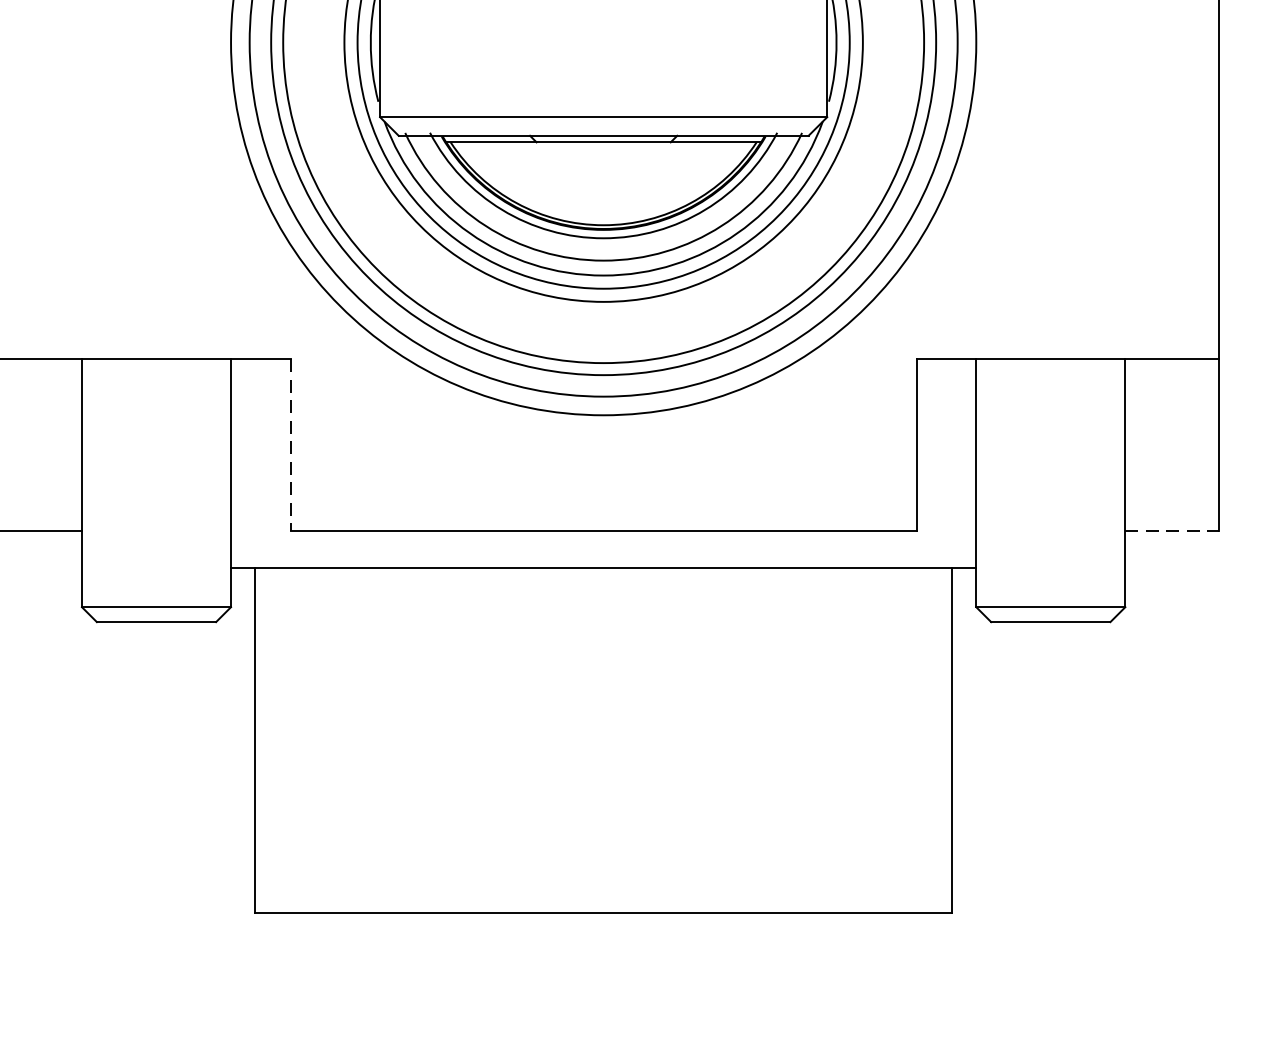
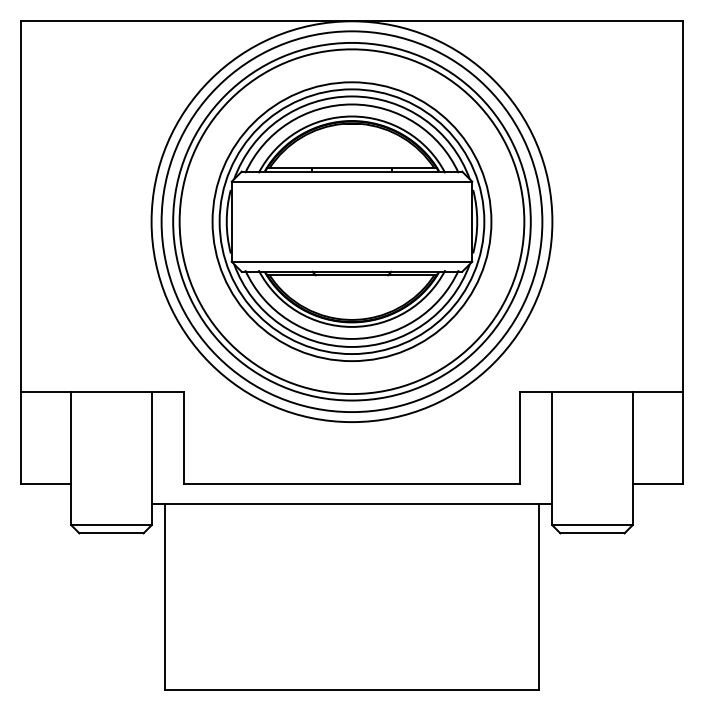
line: (290, 445) -> (183, 438), dashed -> solid
line: (1173, 531) -> (658, 484), dashed -> solid

